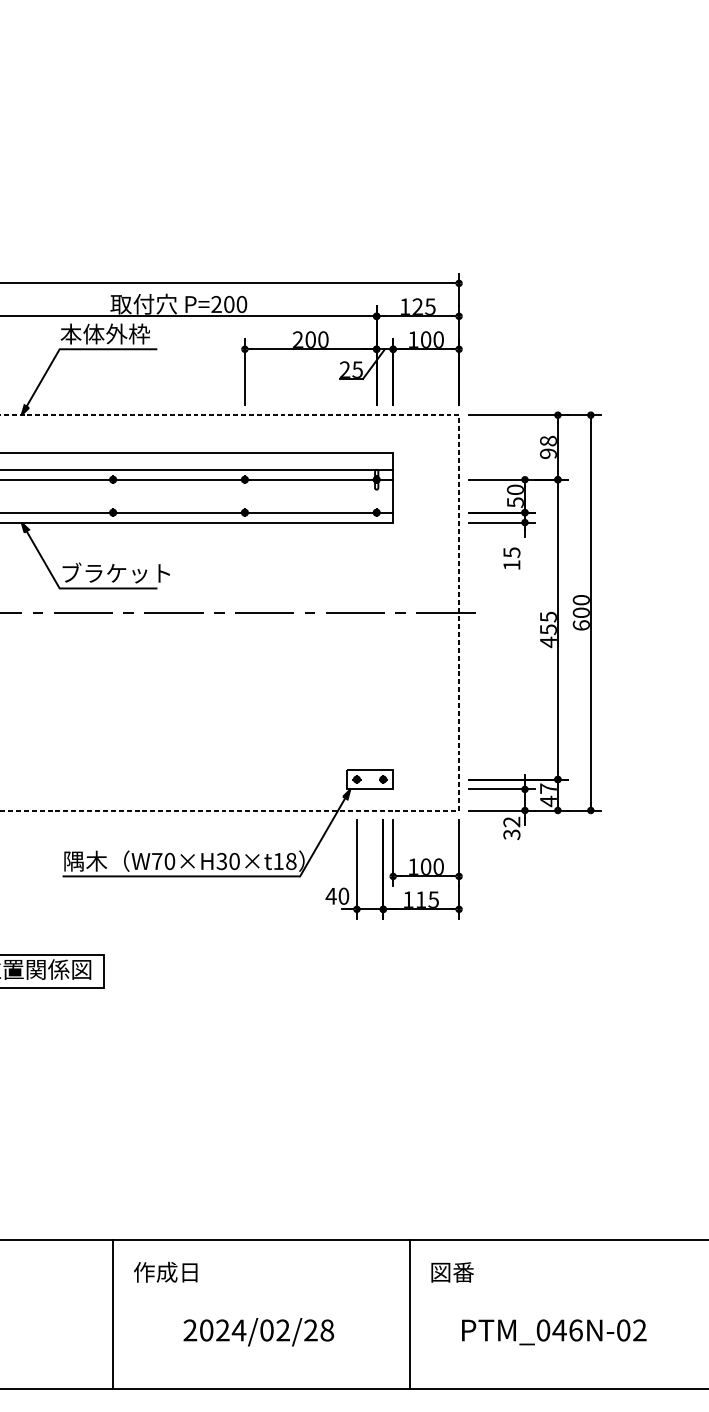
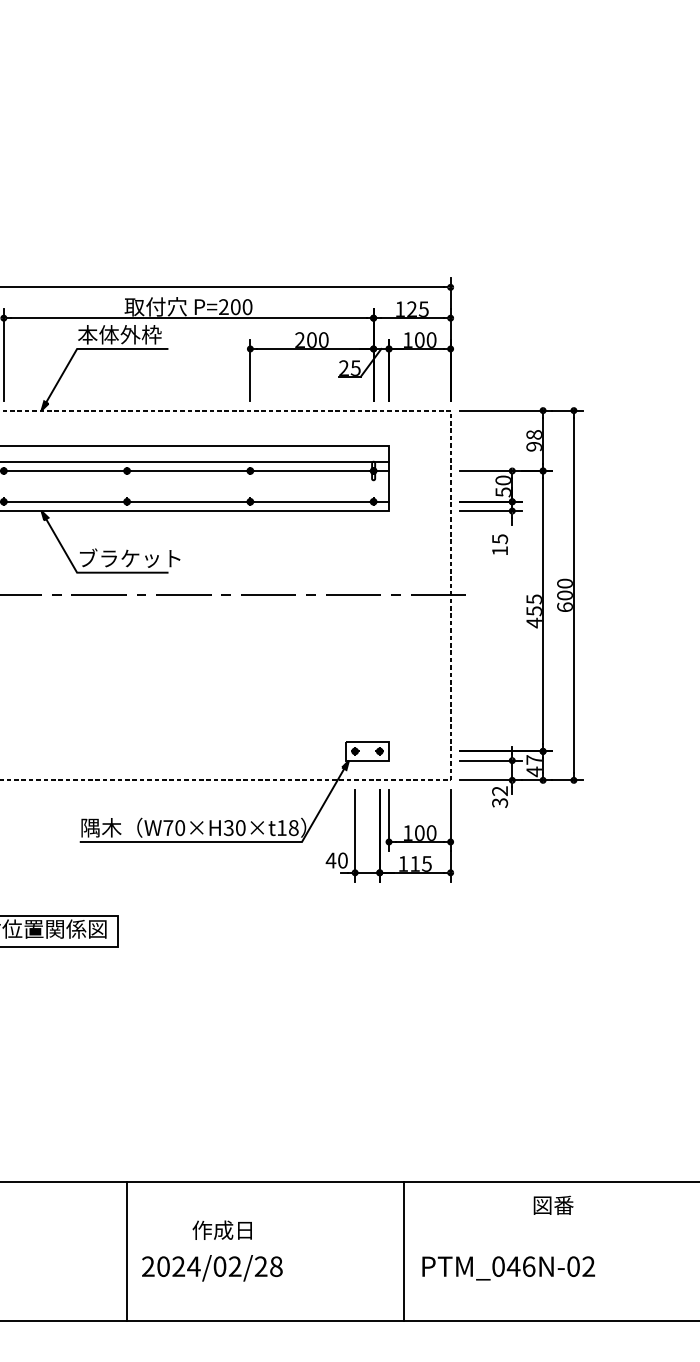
text: (164, 1271) -> (221, 1229), moved
text: (452, 1271) -> (553, 1204), moved
text: (258, 1332) -> (212, 1268), moved
text: (554, 1332) -> (508, 1268), moved

